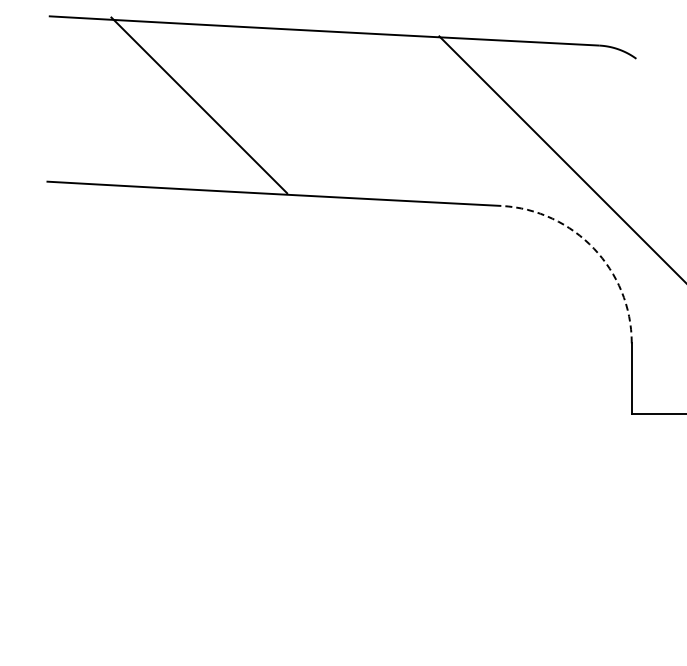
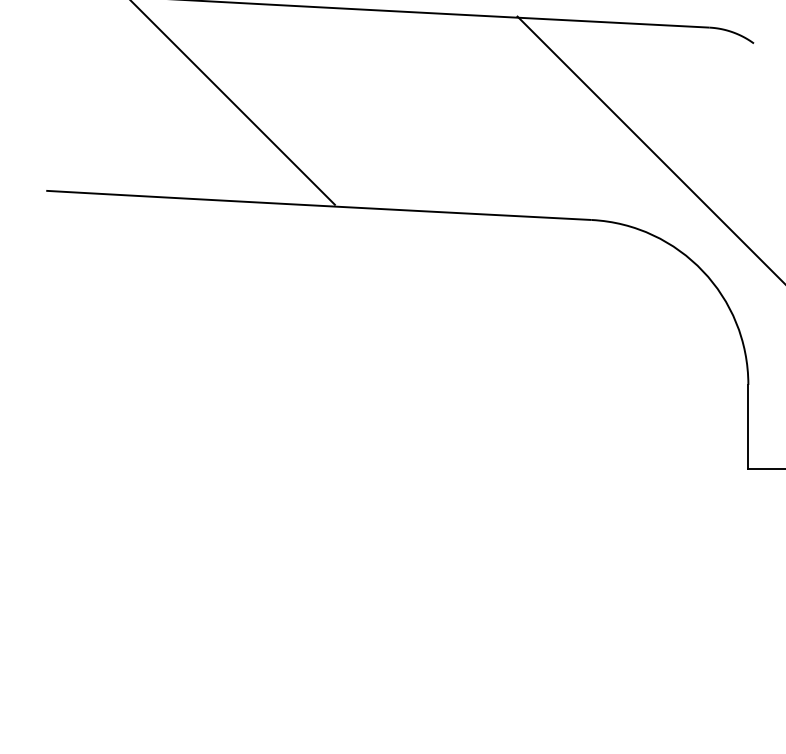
arc: (593, 248) -> (702, 271), dashed -> solid

